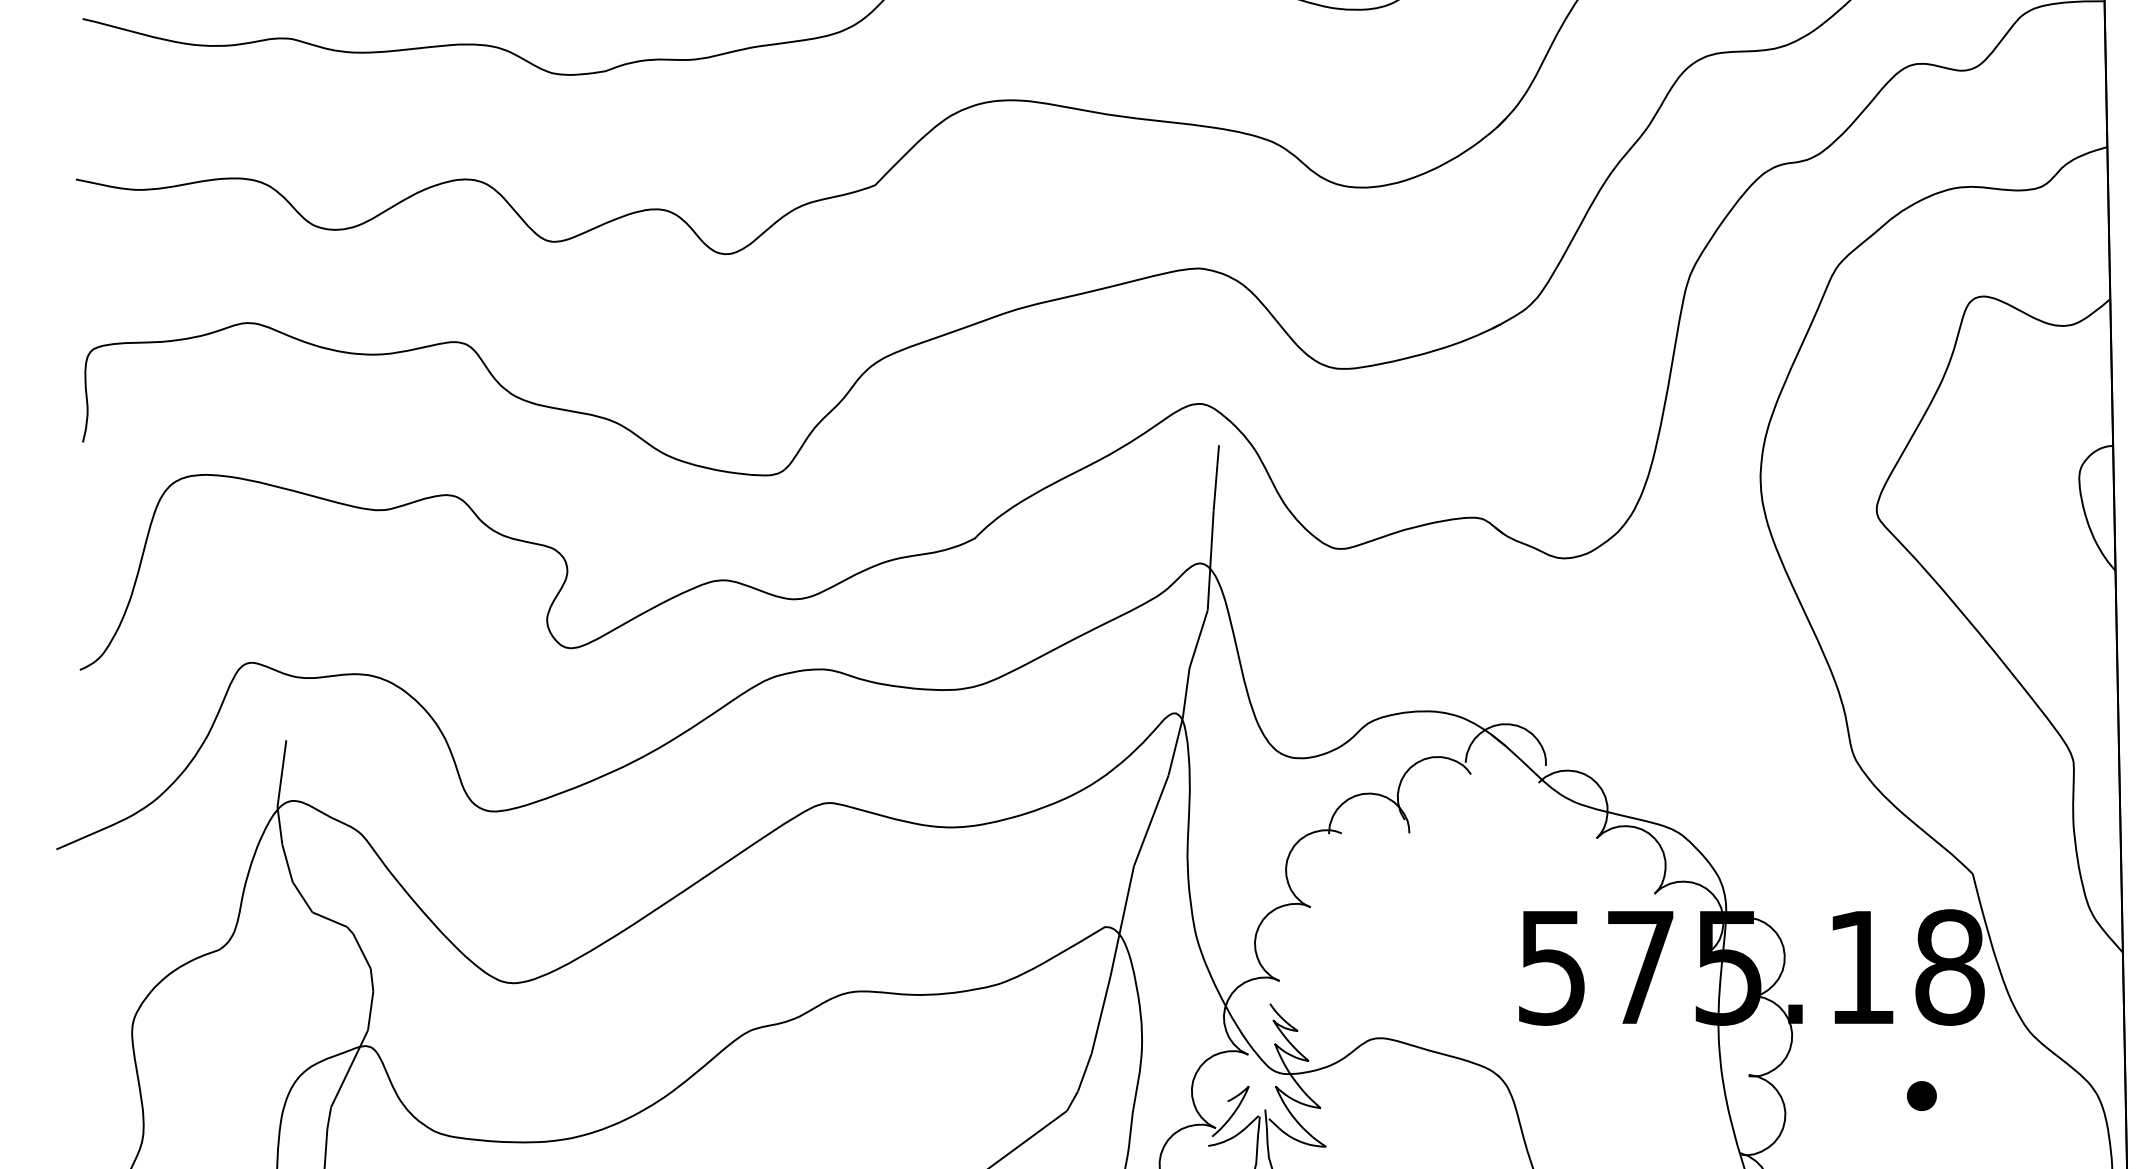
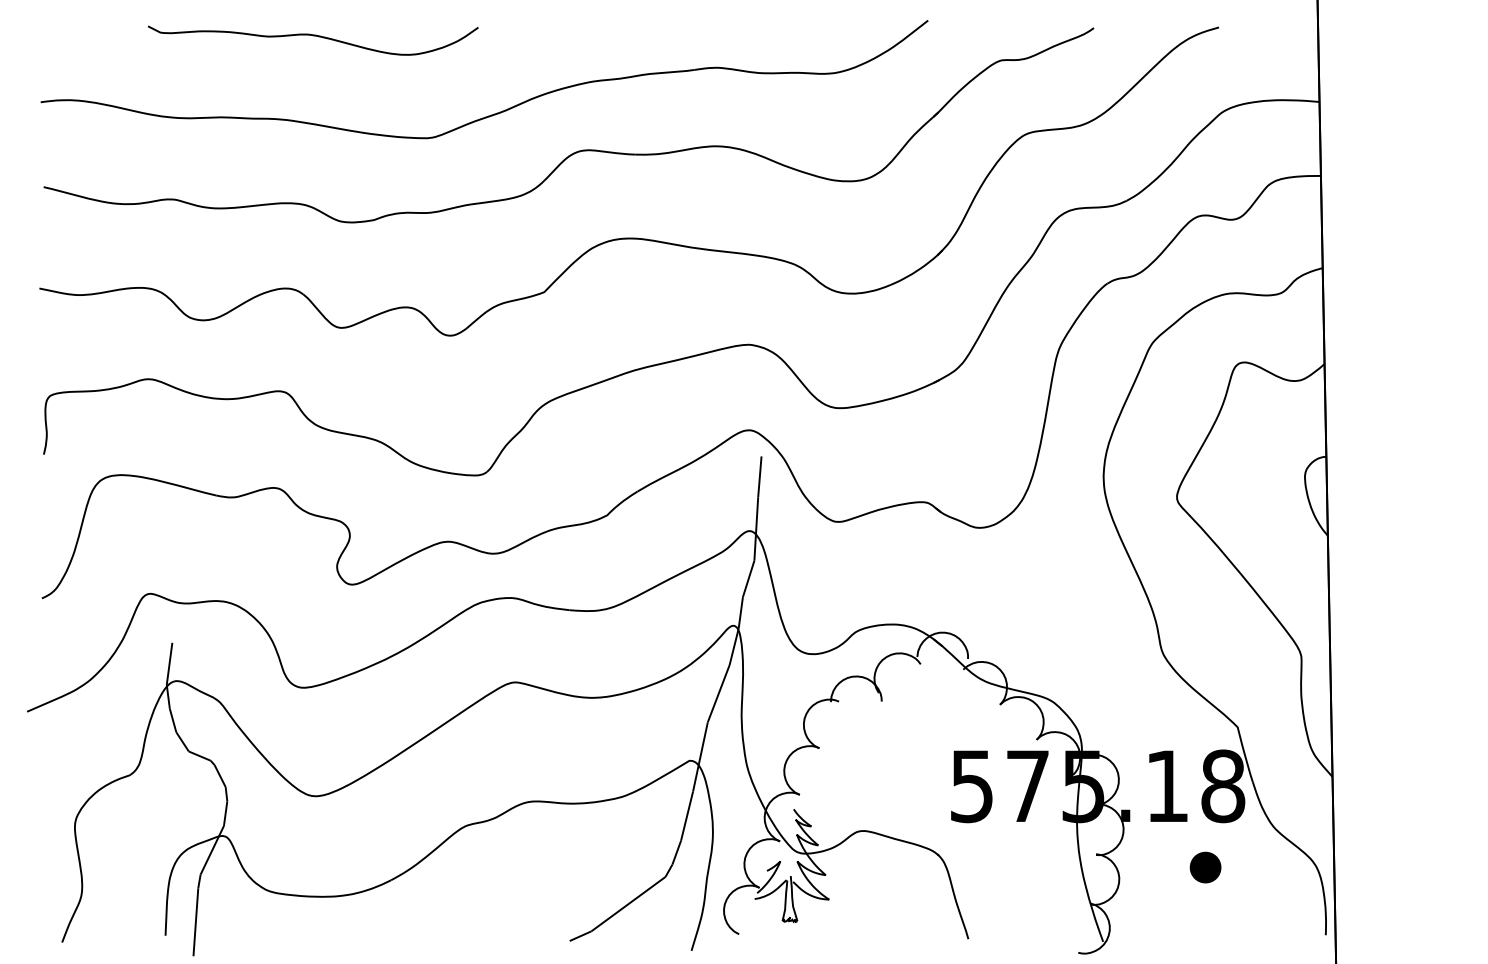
part: (1921, 1095) -> (1205, 867), size x1.67

